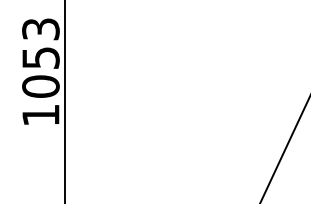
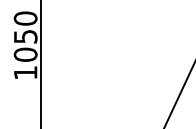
text: (40, 29) -> (25, 18), 1053 -> 1050

